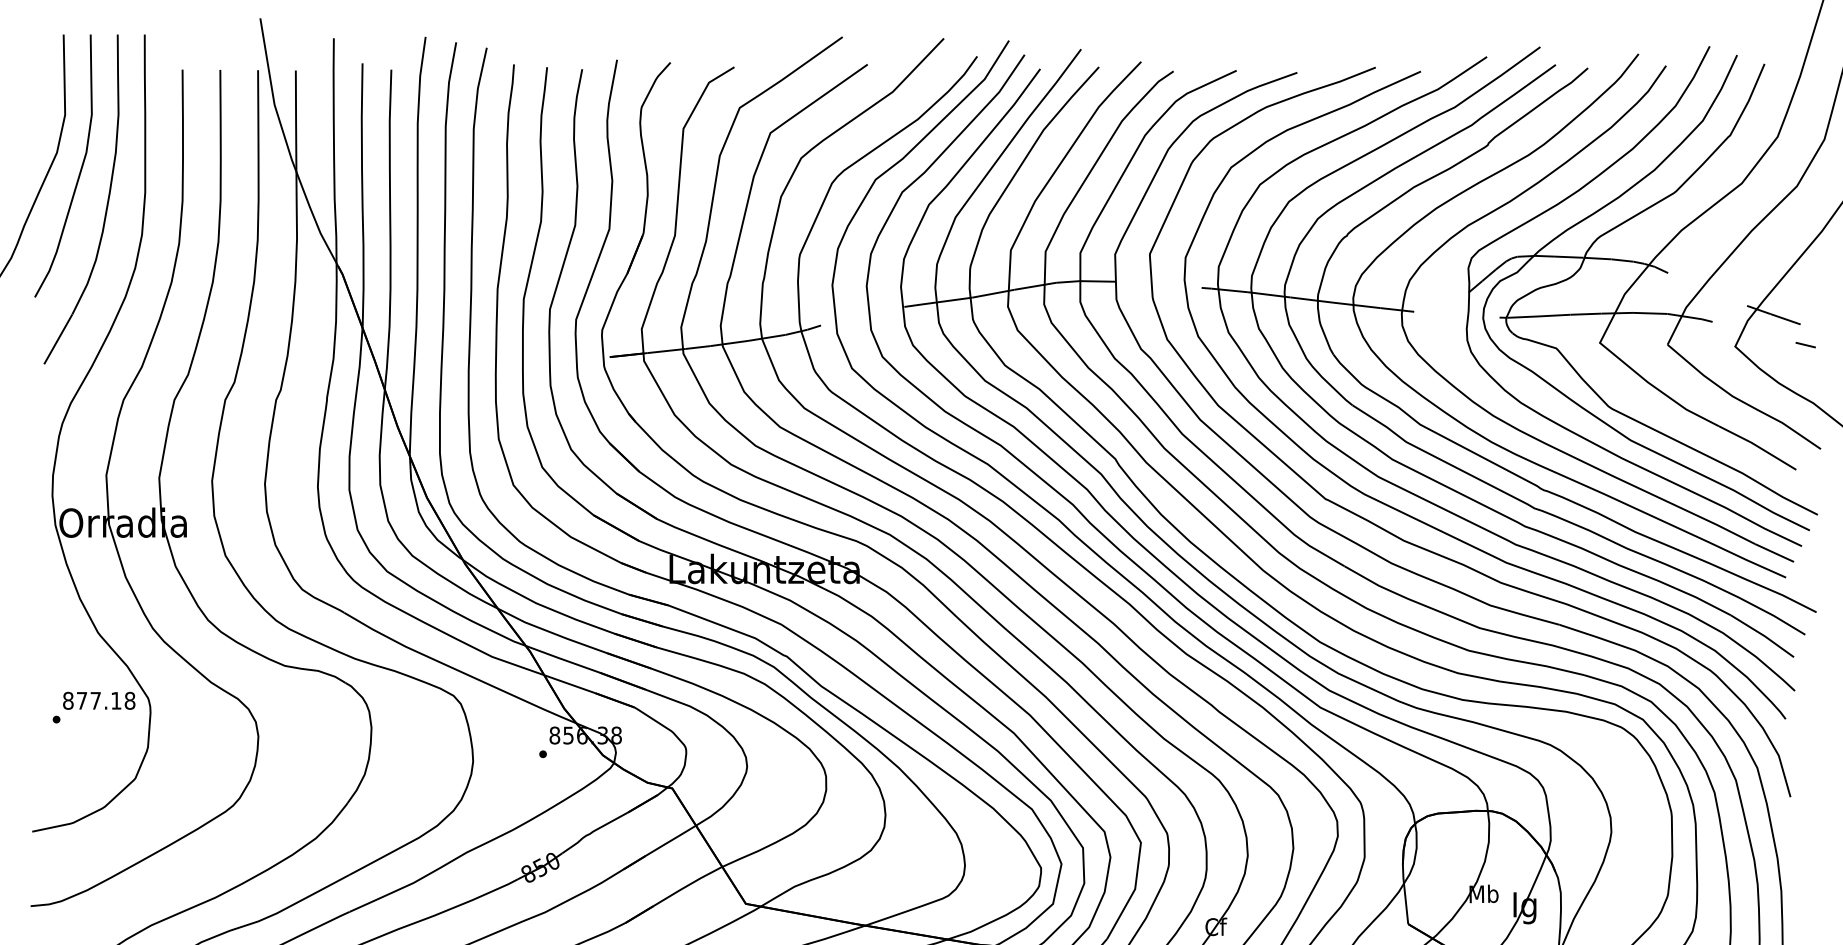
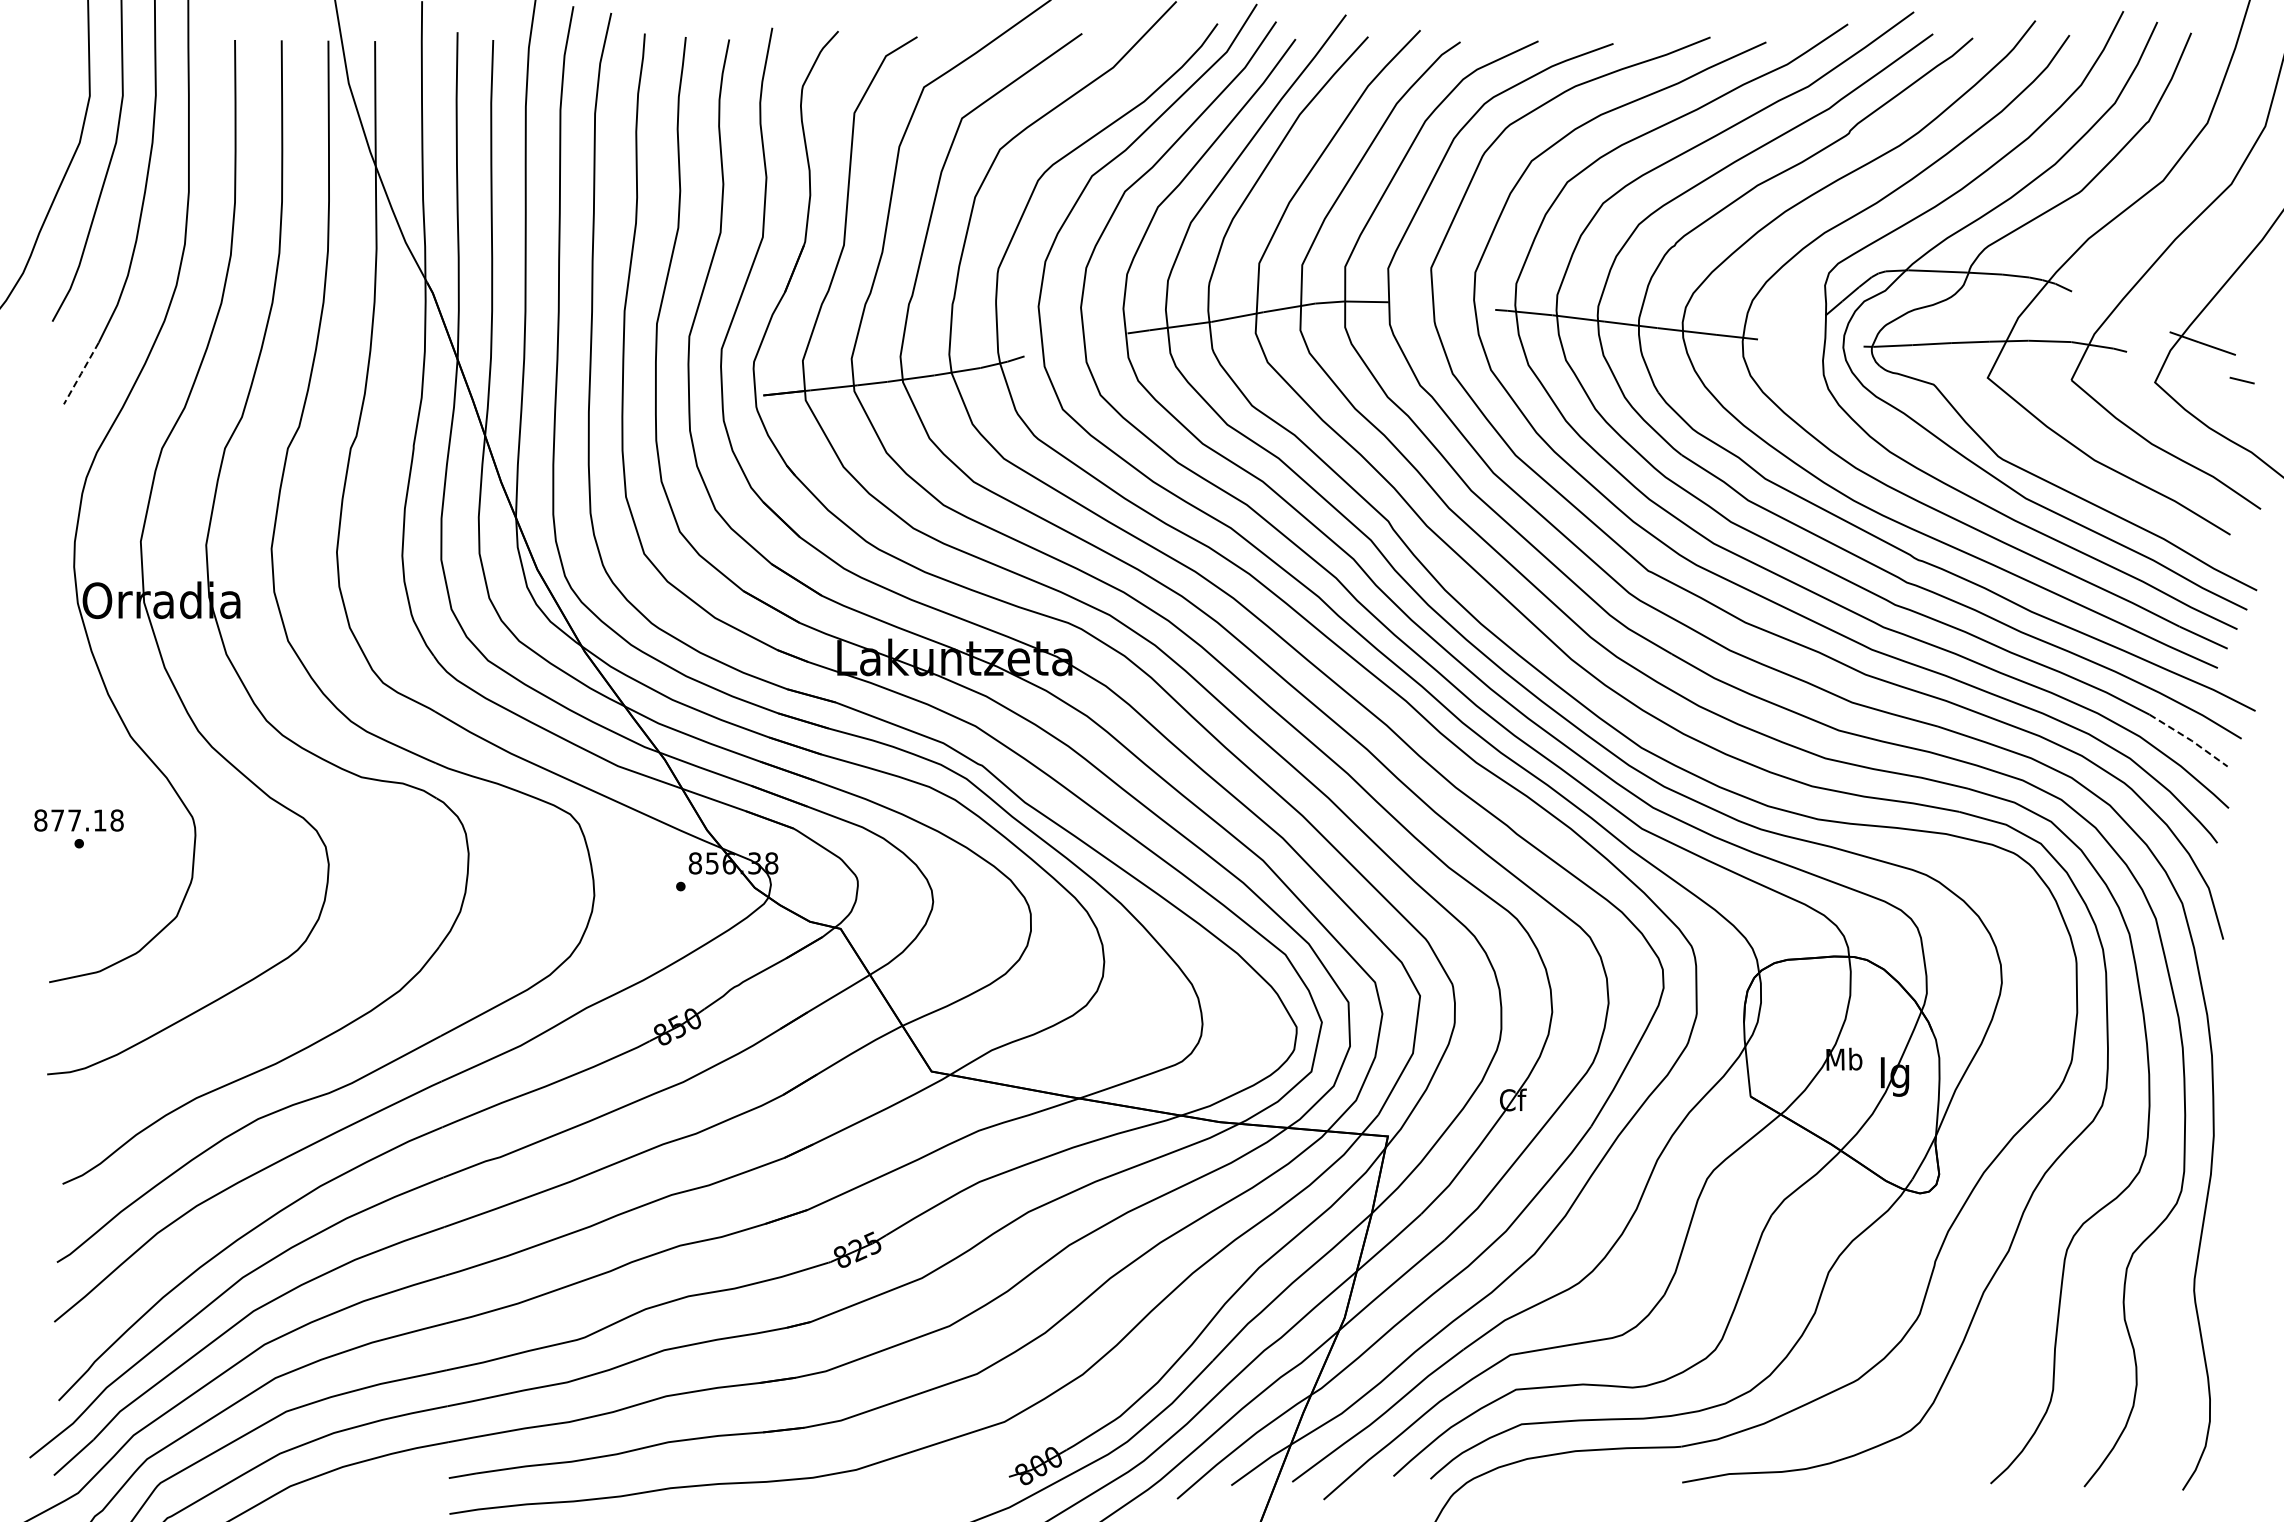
line: (58, 339) -> (81, 373), solid -> dashed
line: (1763, 635) -> (2190, 739), solid -> dashed
text: (98, 700) -> (78, 820), moved

